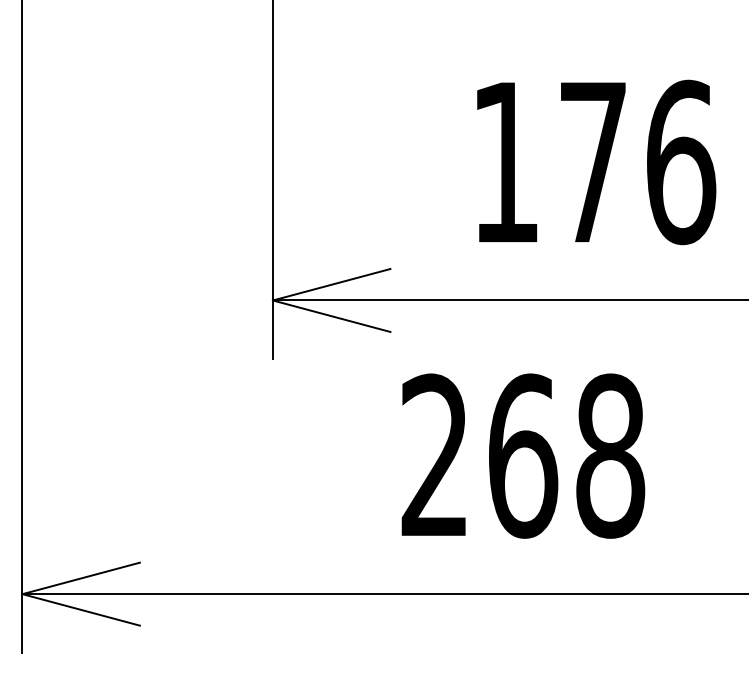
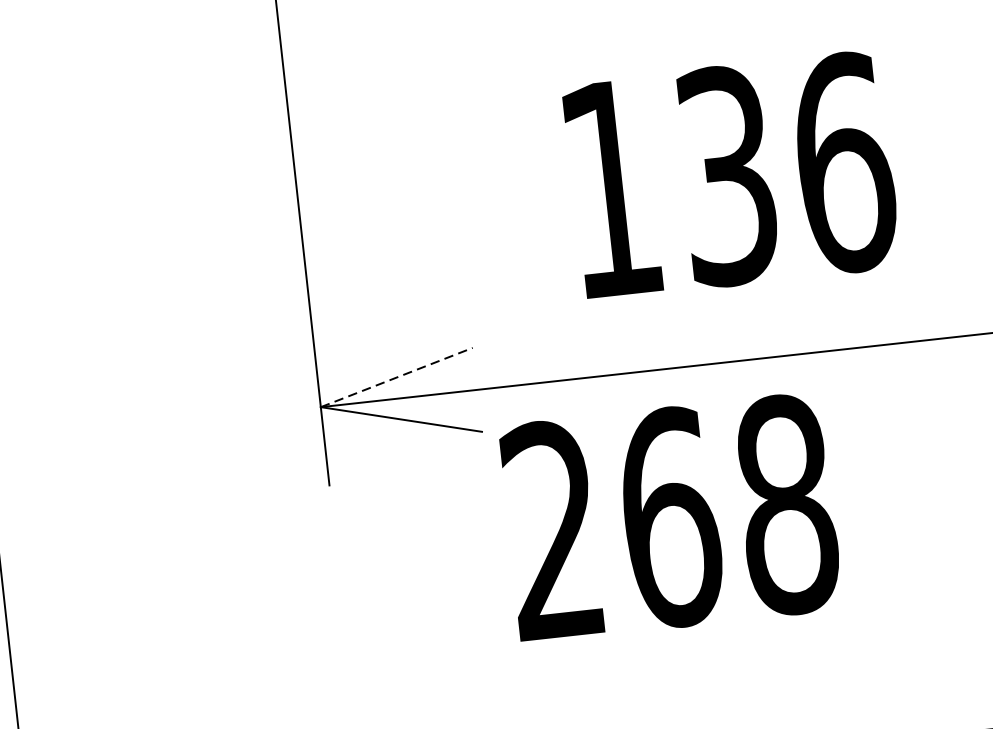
text: (593, 162) -> (727, 176), 176 -> 136
line: (331, 284) -> (396, 377), solid -> dashed
text: (523, 455) -> (670, 516), moved

